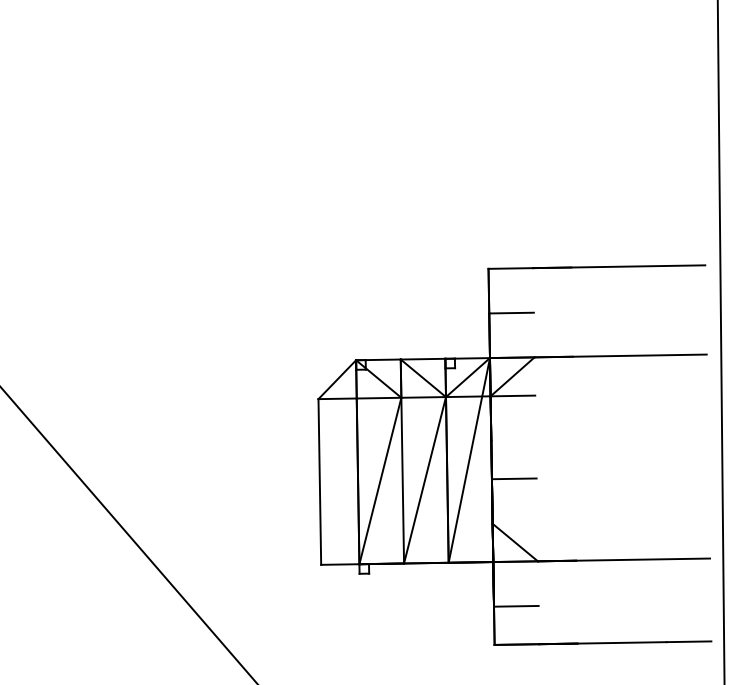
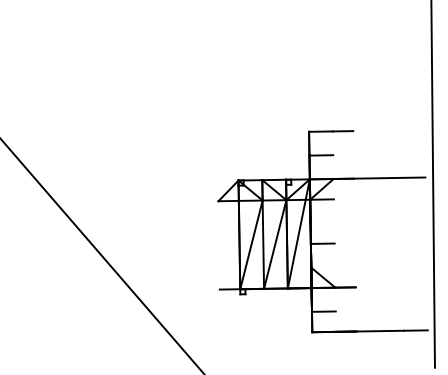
line: (618, 266) -> (378, 130), removed
line: (318, 482) -> (218, 245), removed
line: (624, 559) -> (381, 286), removed

